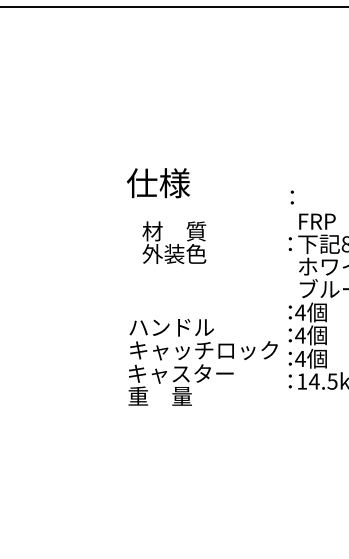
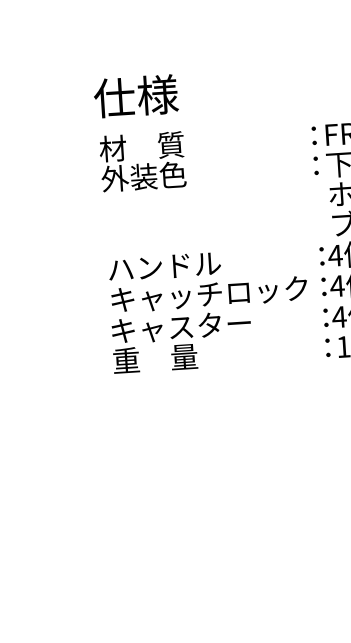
text: (291, 197) -> (313, 135), moved
text: (174, 242) -> (143, 161), moved
text: (202, 362) -> (208, 310), moved

